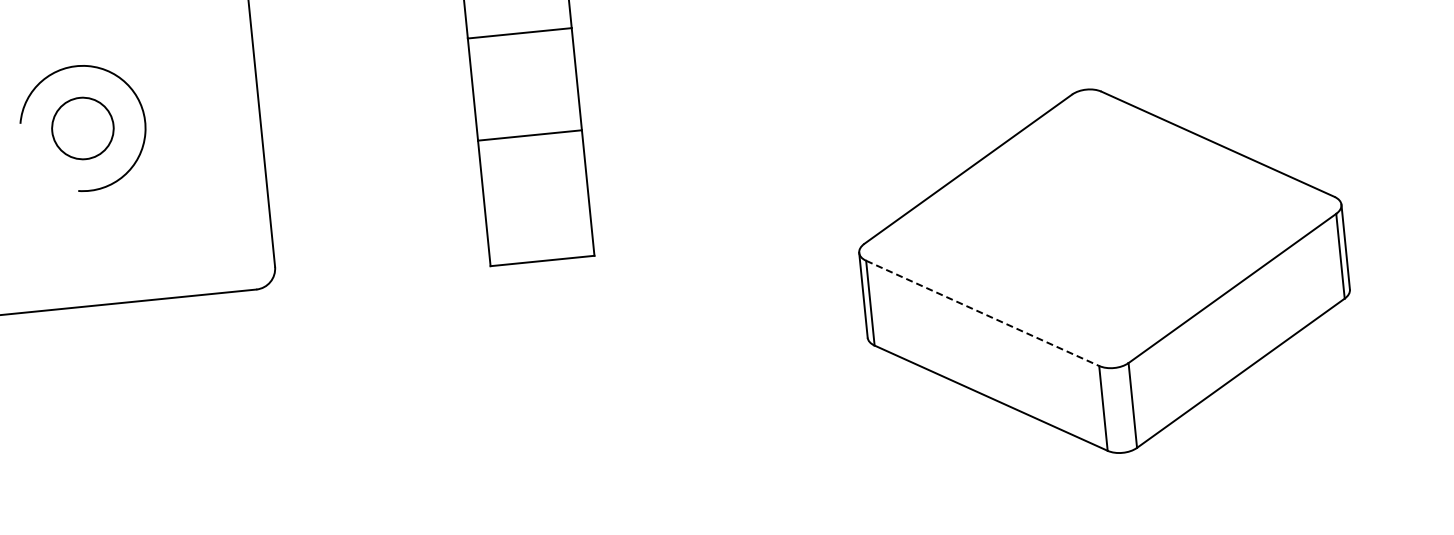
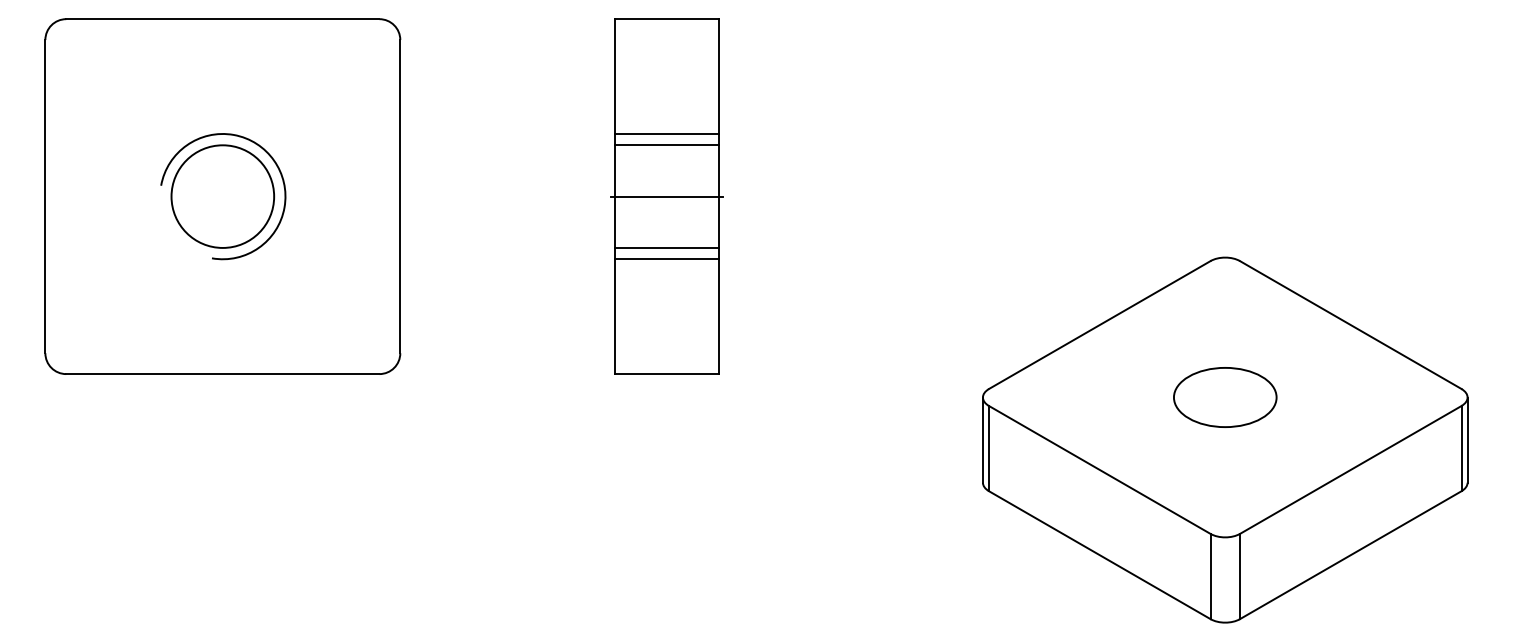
line: (518, 22) -> (666, 134), added
line: (524, 84) -> (666, 196), added
circle: (82, 128) -> (222, 196), size x1.67
line: (530, 147) -> (666, 259), added
part: (1100, 228) -> (1225, 397), added
line: (982, 312) -> (1099, 469), dashed -> solid

